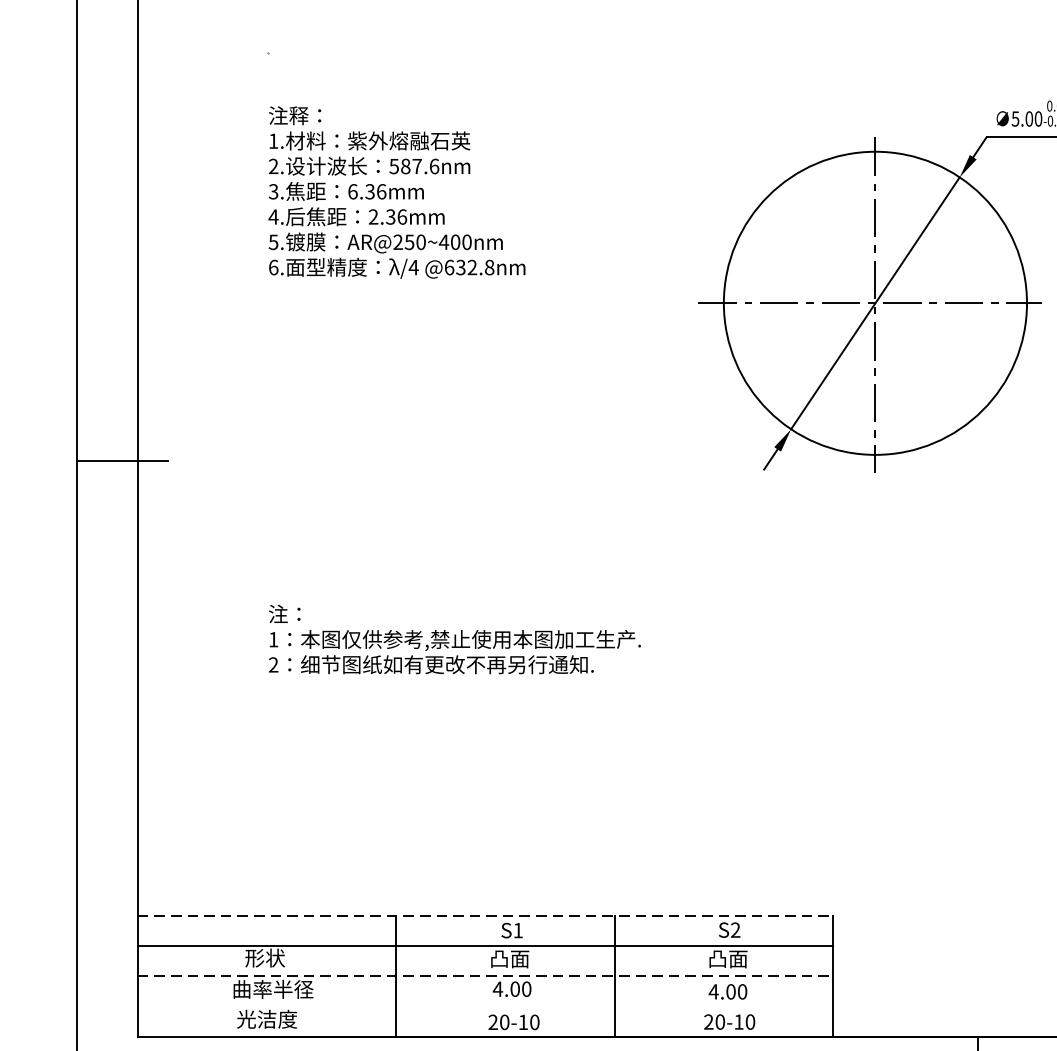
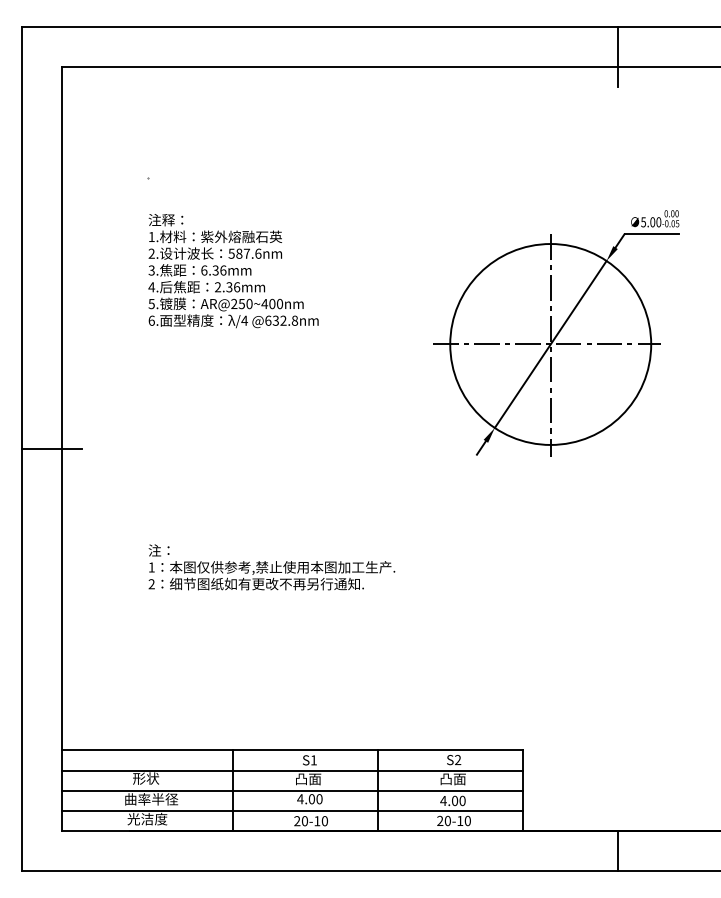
line: (485, 915) -> (292, 750), dashed -> solid
line: (485, 976) -> (292, 790), dashed -> solid
line: (484, 1006) -> (291, 810), added

